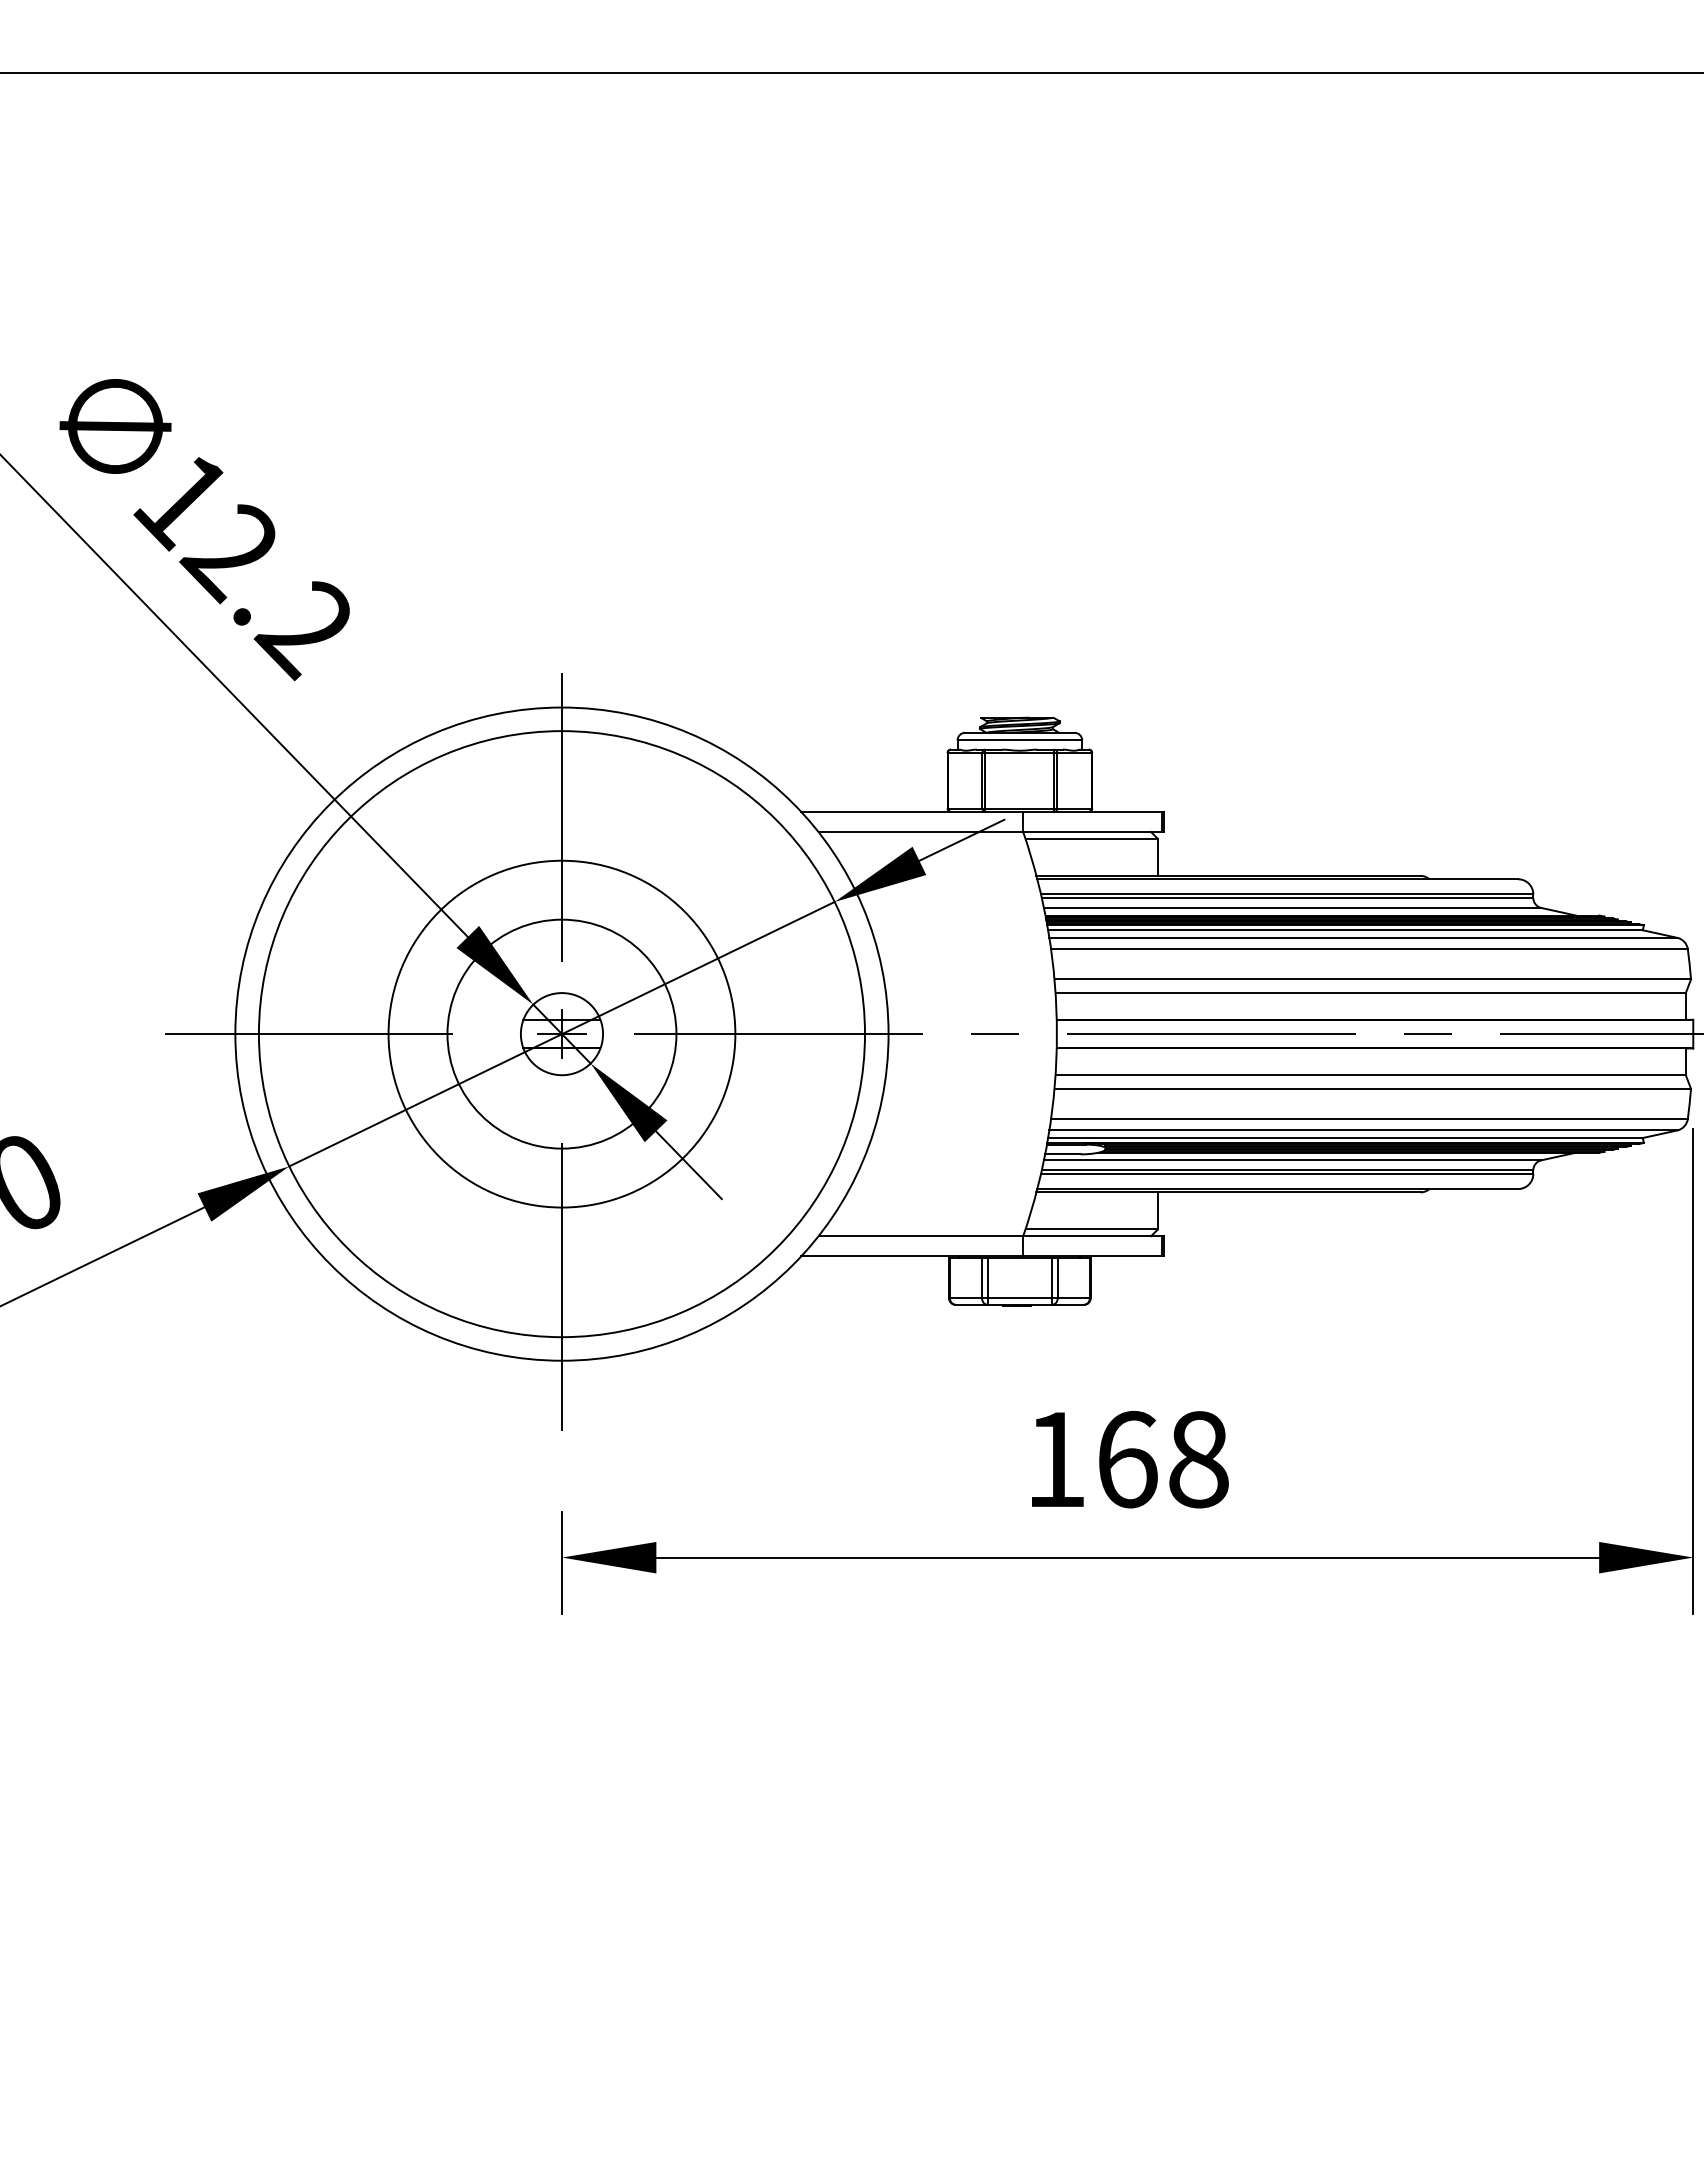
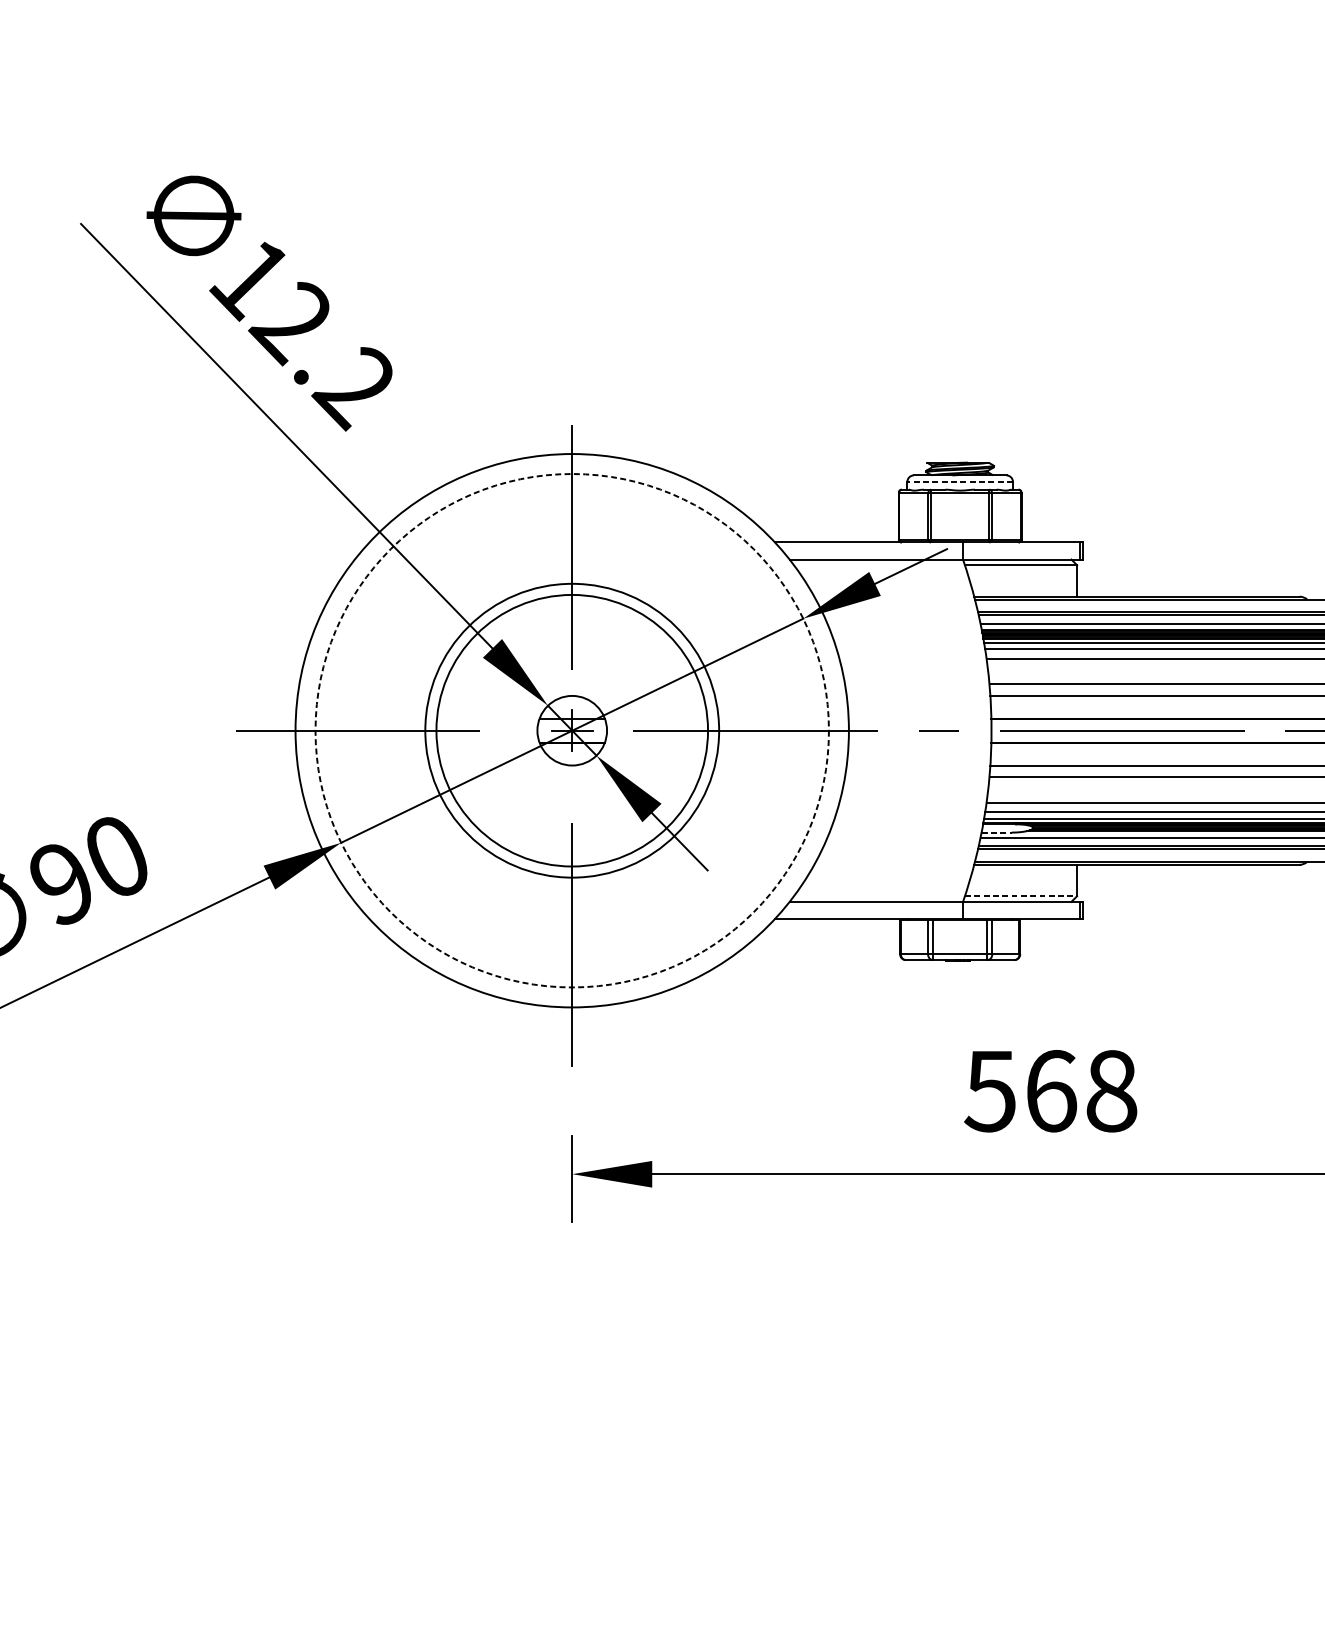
line: (1019, 740) -> (959, 481), solid -> dashed
circle: (561, 1033) -> (571, 730), size x1.4
circle: (561, 1034) -> (571, 731), solid -> dashed
line: (1063, 1154) -> (997, 832), solid -> dashed
line: (1092, 1229) -> (1021, 896), solid -> dashed
text: (1054, 1460) -> (989, 1091), 168 -> 568

